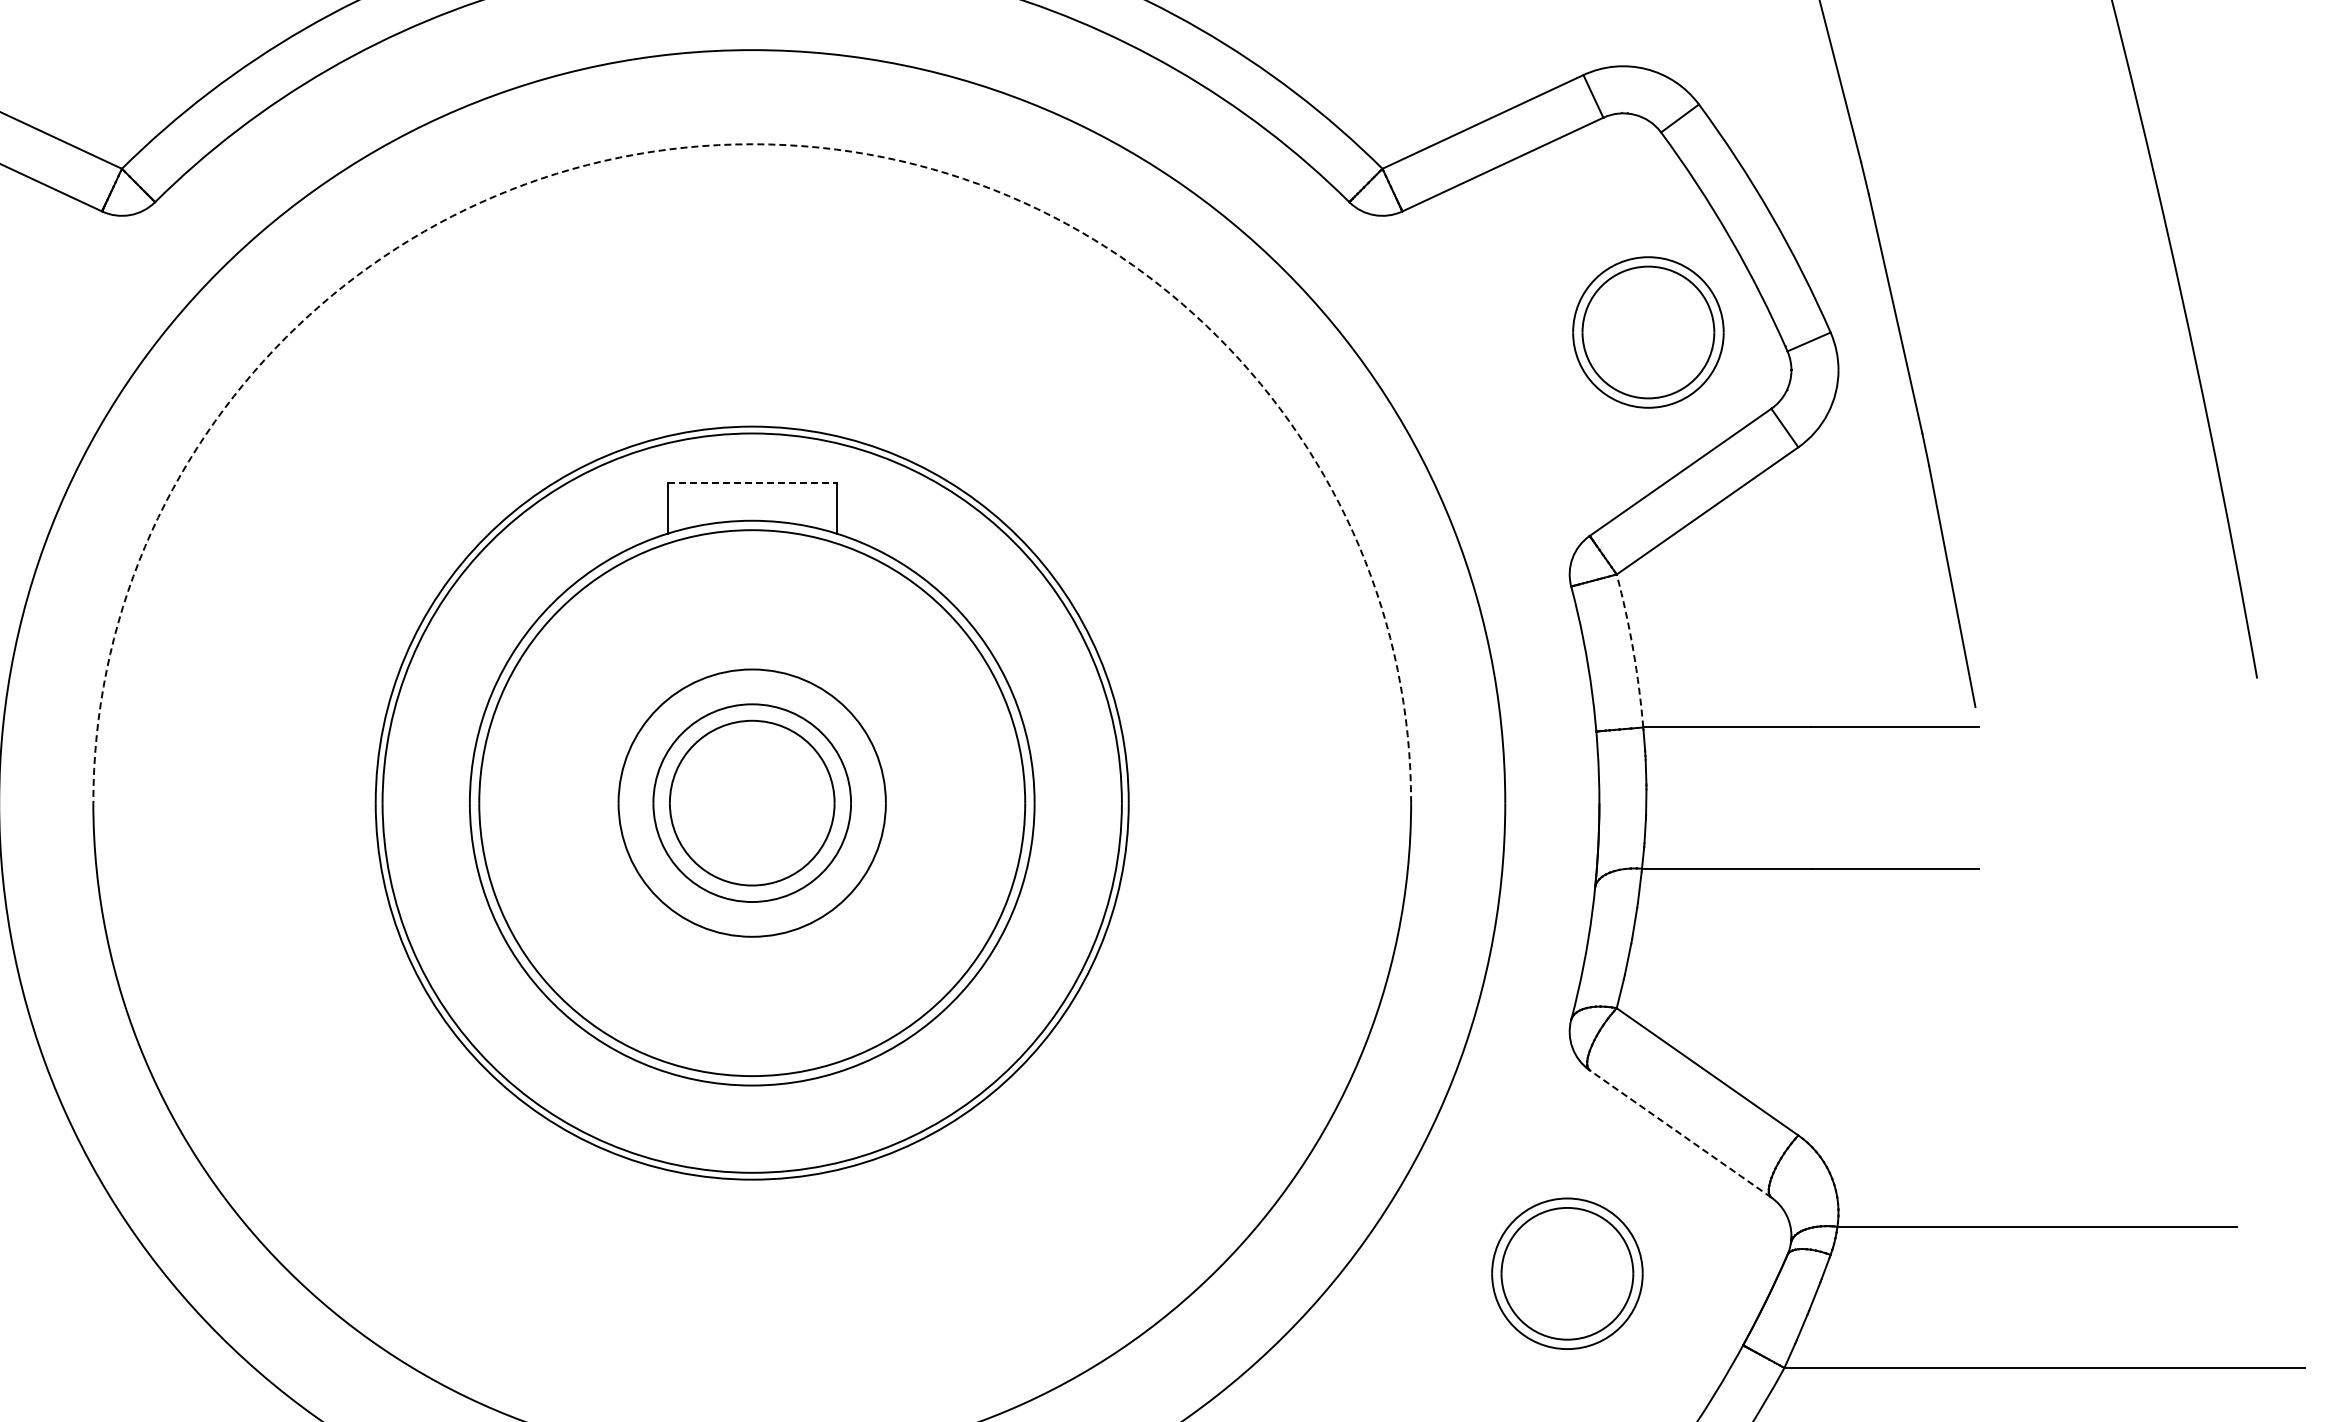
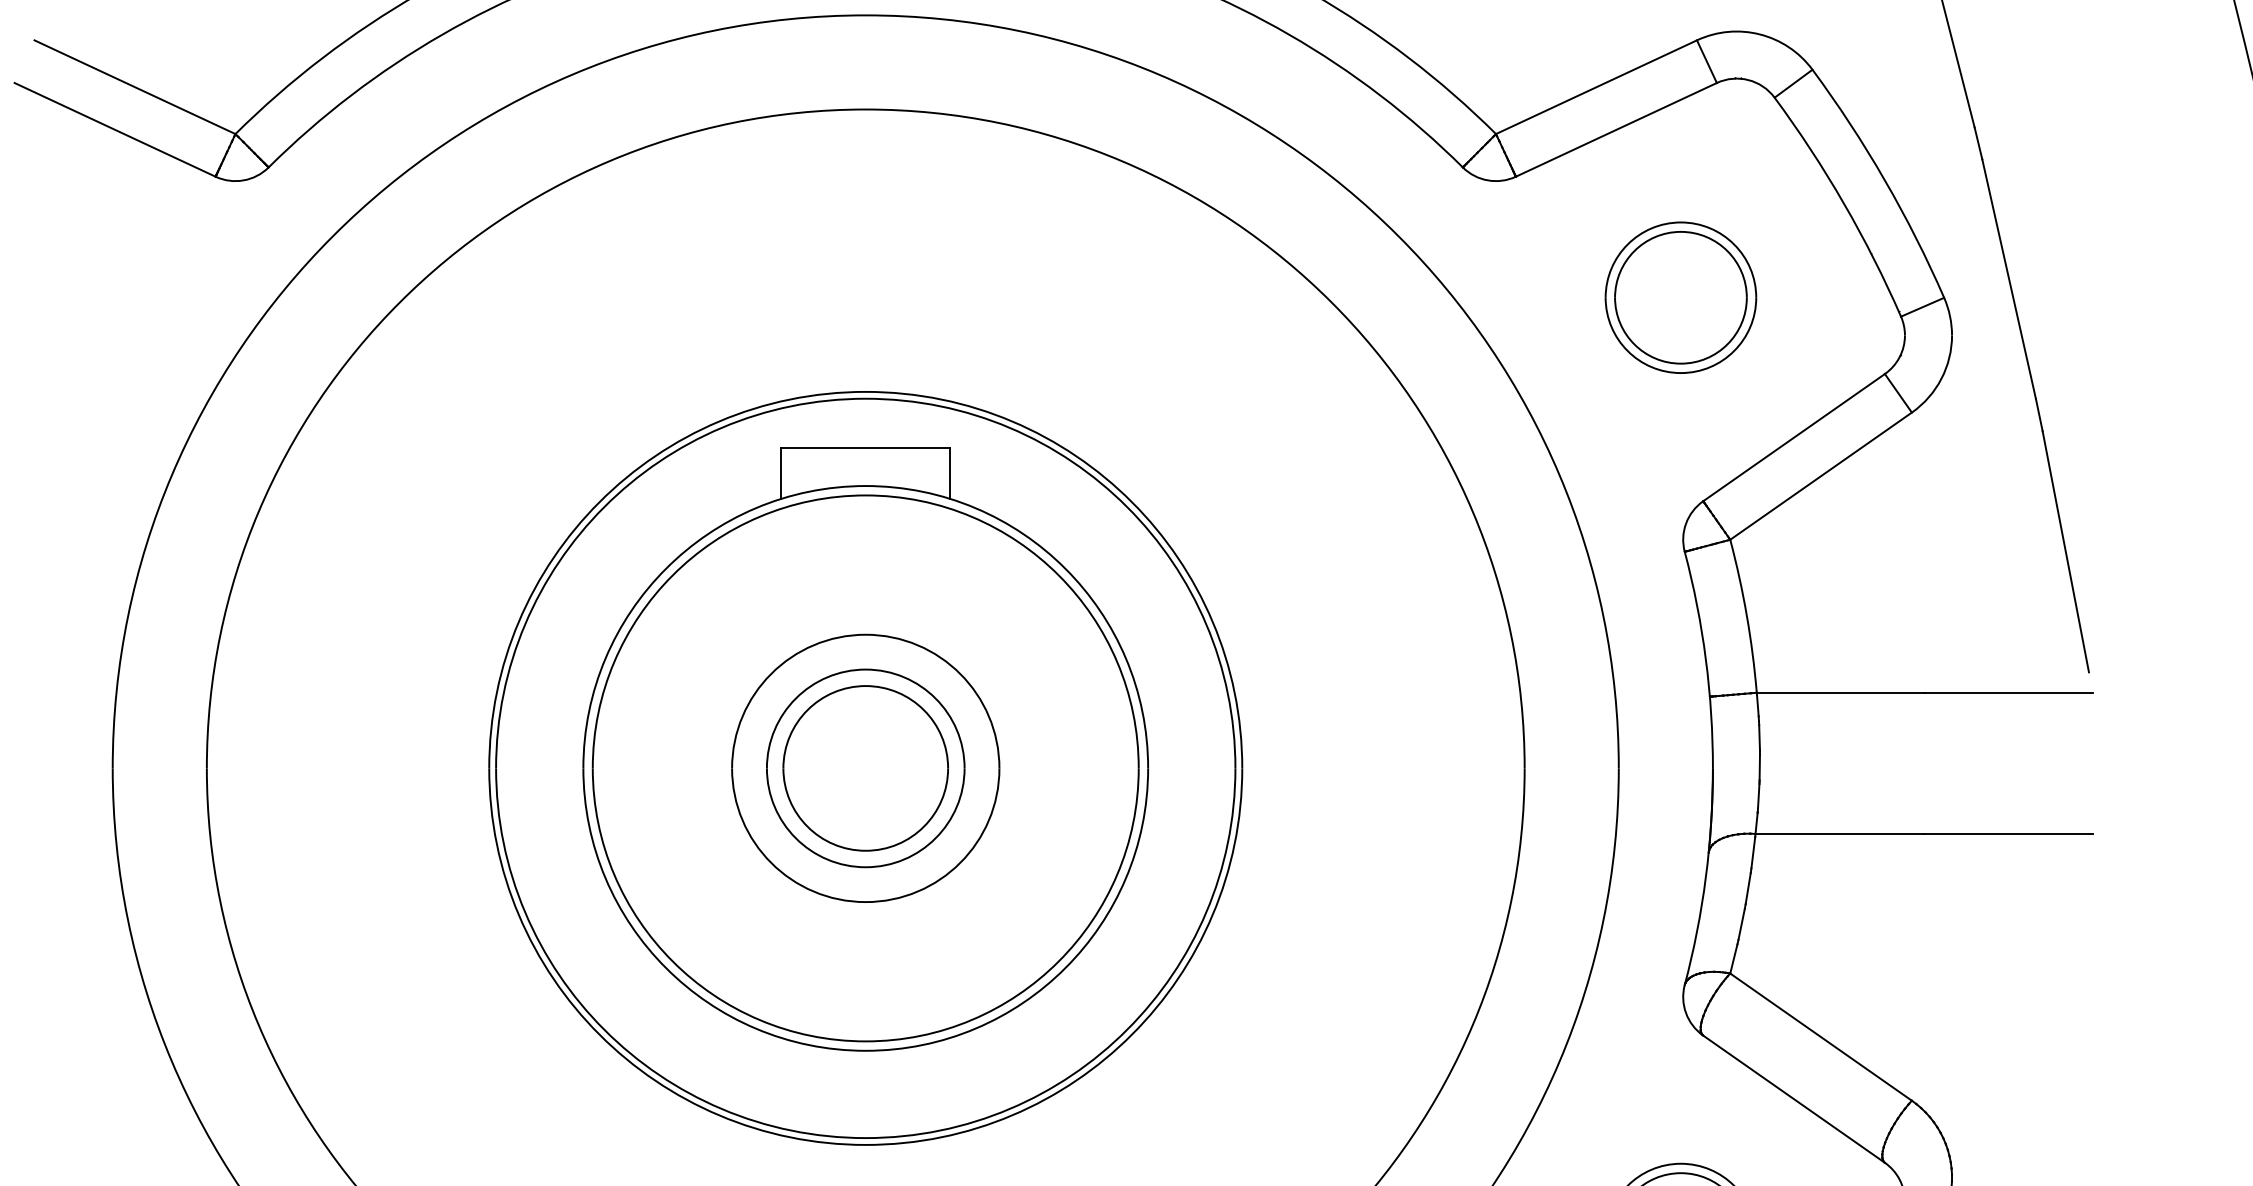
arc: (752, 144) -> (866, 109), dashed -> solid
part: (1648, 332) -> (1681, 297), moved
line: (752, 483) -> (866, 448), dashed -> solid
arc: (1633, 650) -> (1747, 615), dashed -> solid
line: (1680, 1133) -> (1794, 1098), dashed -> solid

